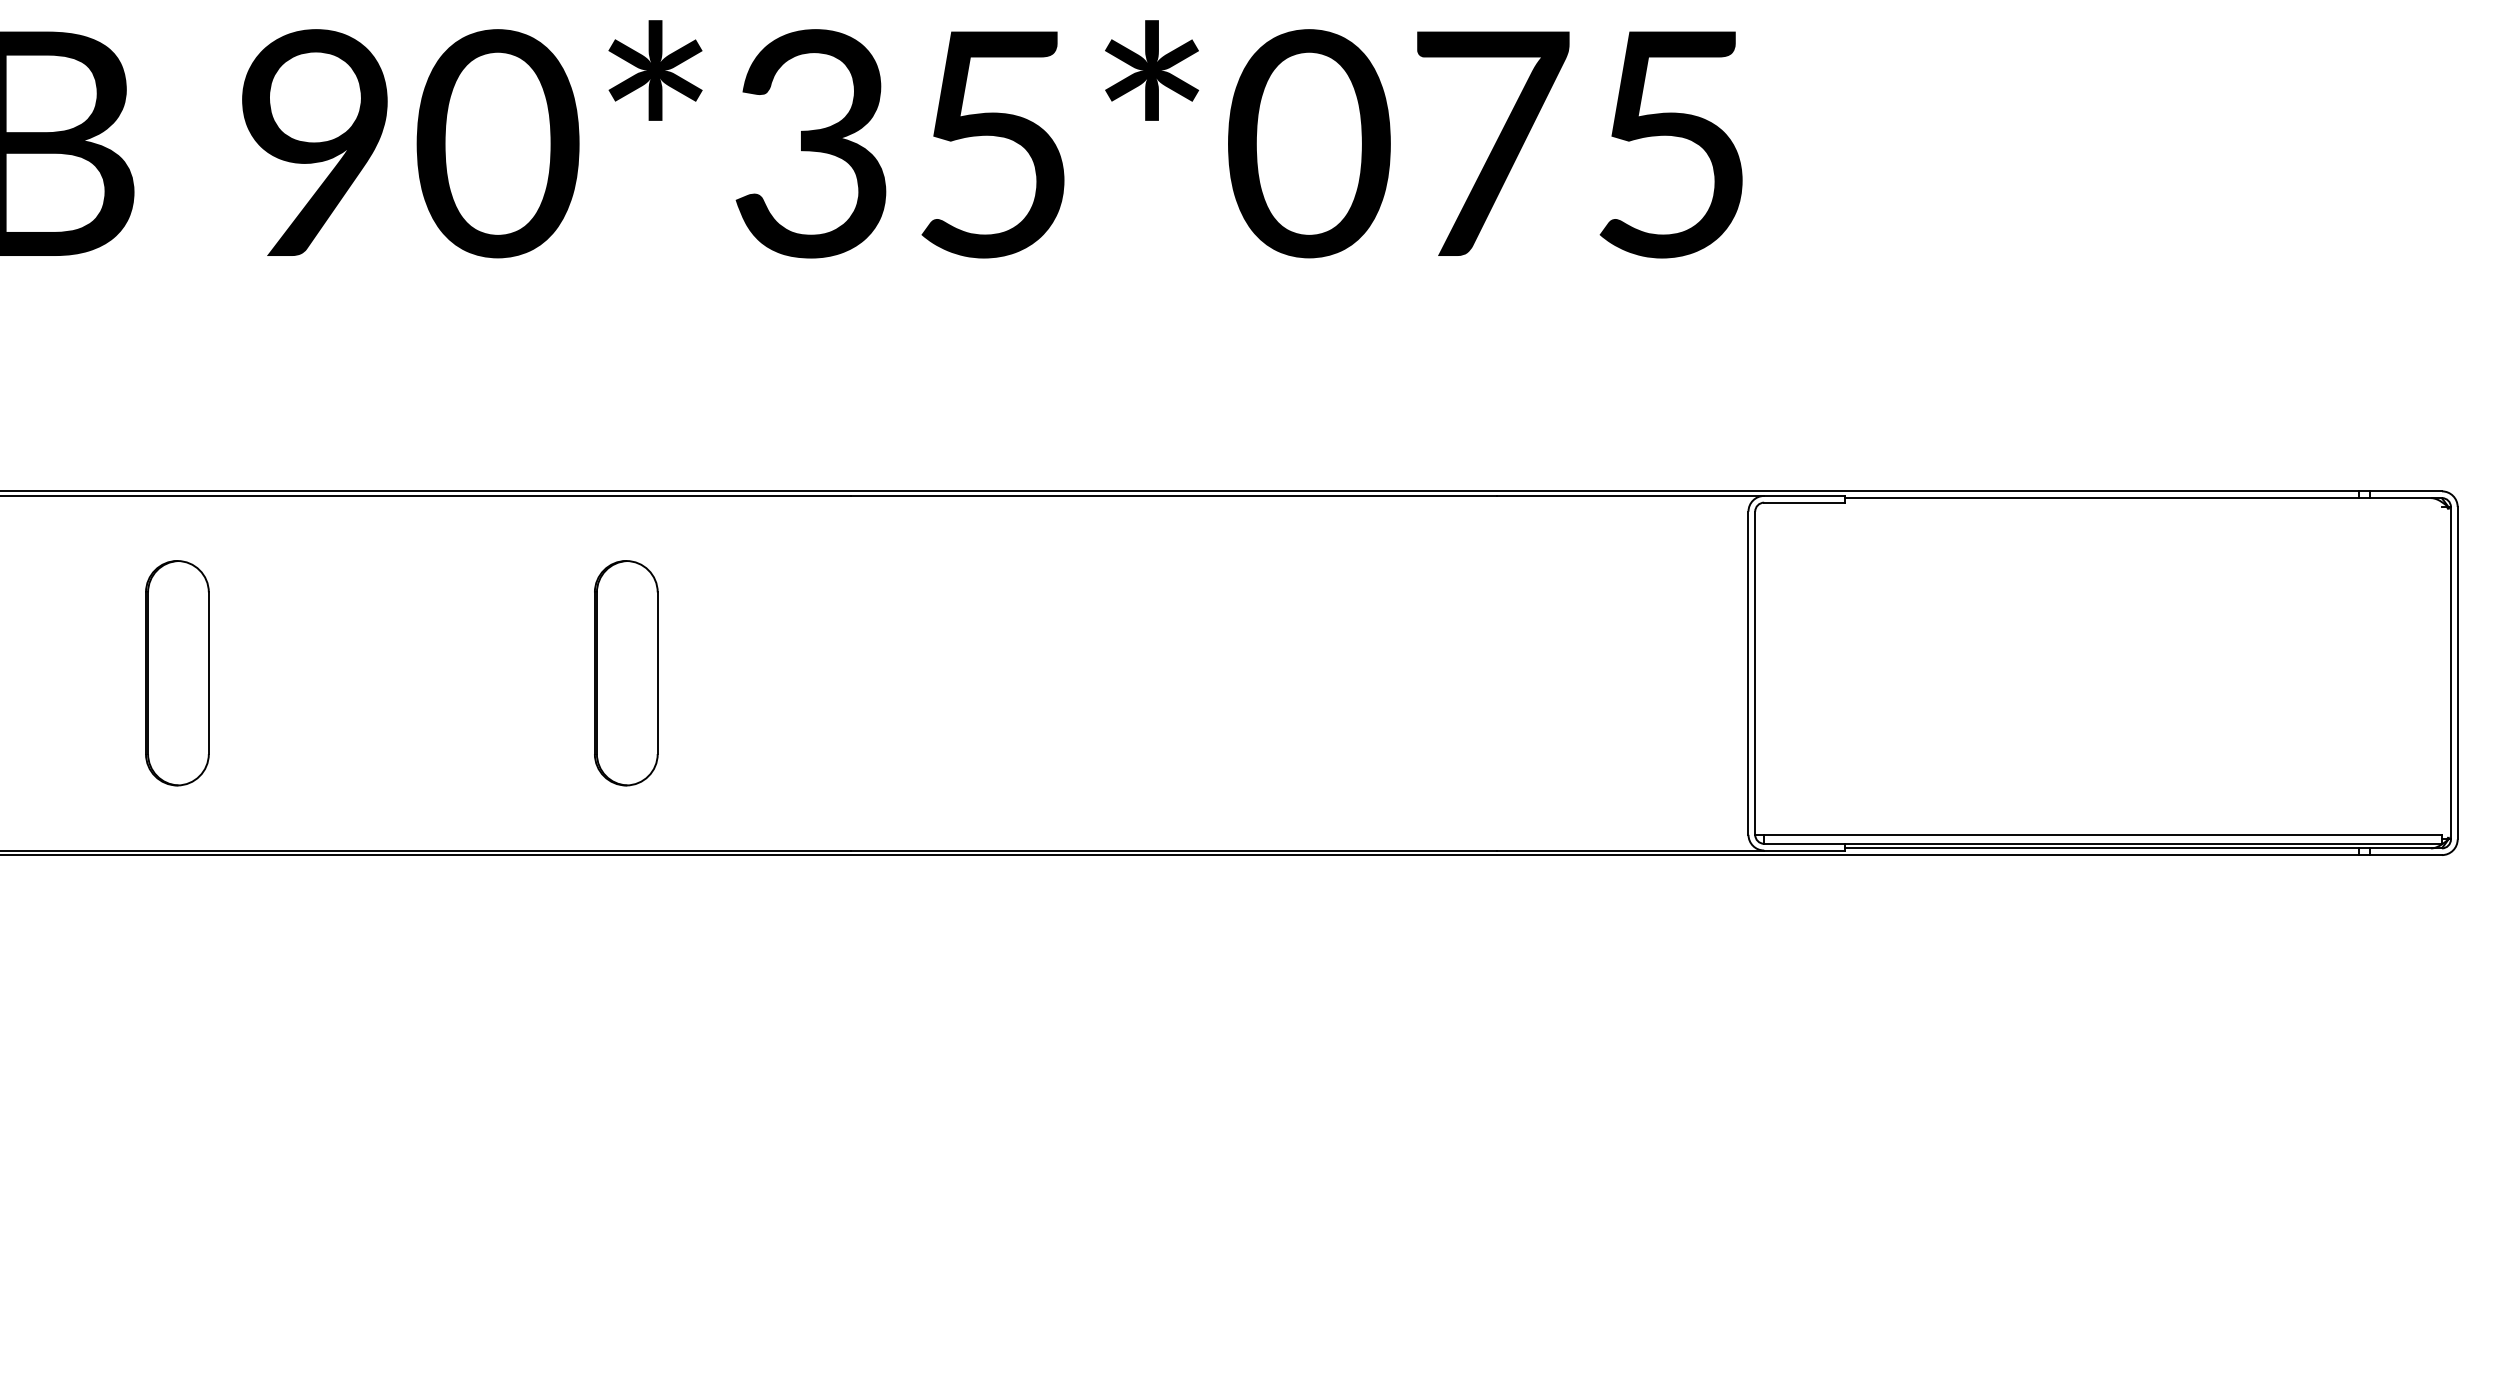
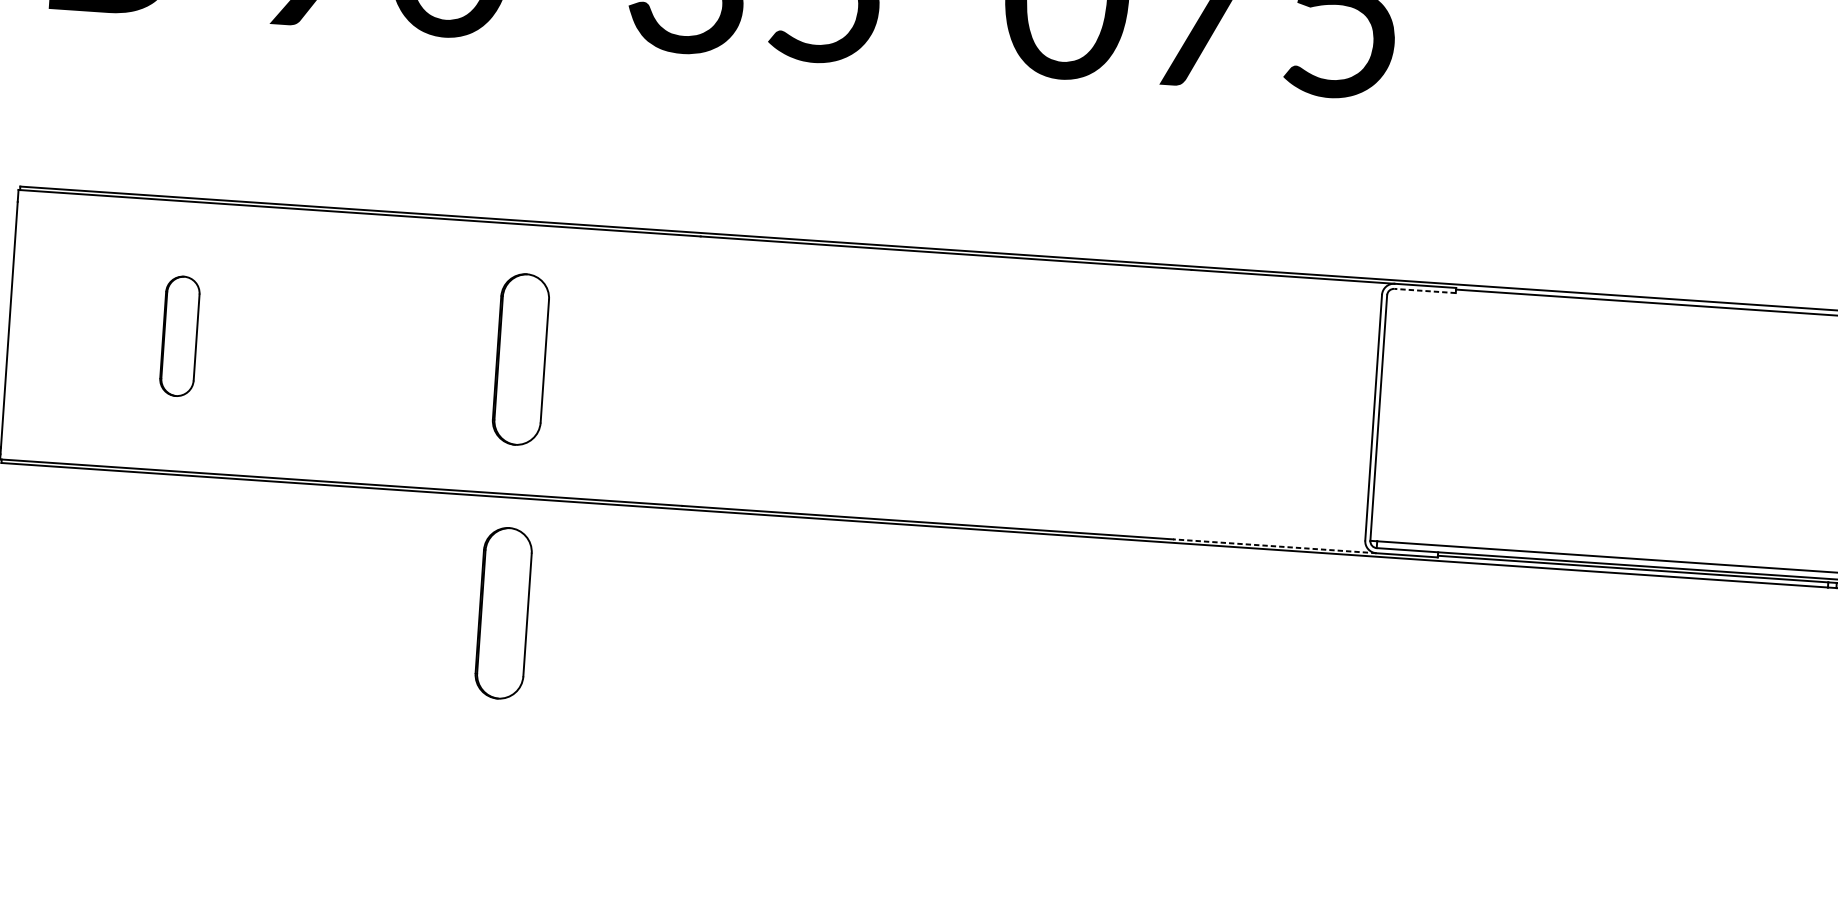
line: (1804, 502) -> (1425, 290), solid -> dashed
part: (177, 673) -> (179, 336), size x0.7
line: (1630, 850) -> (1274, 546), solid -> dashed
part: (626, 1007) -> (503, 613), added

